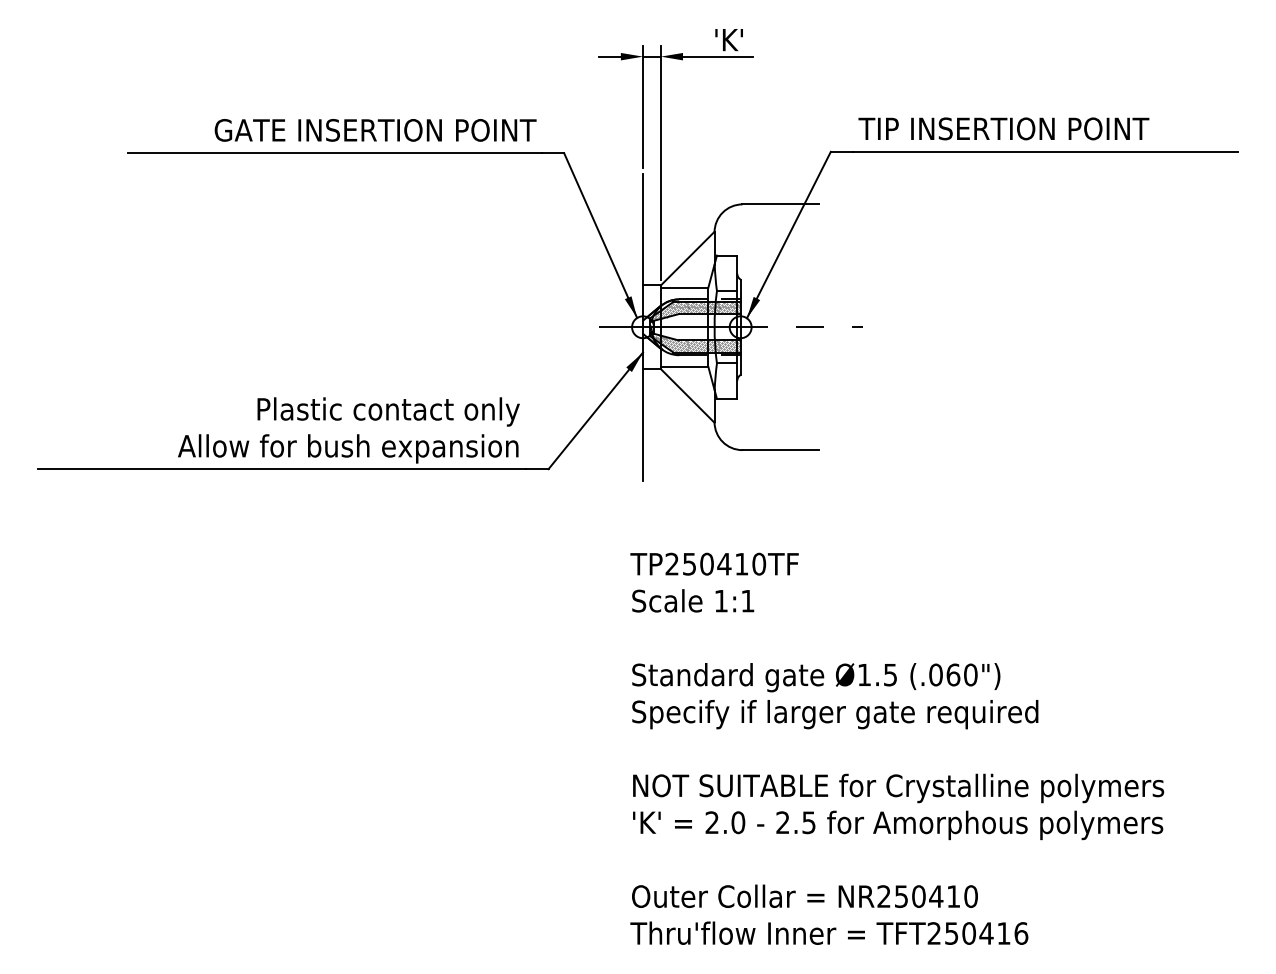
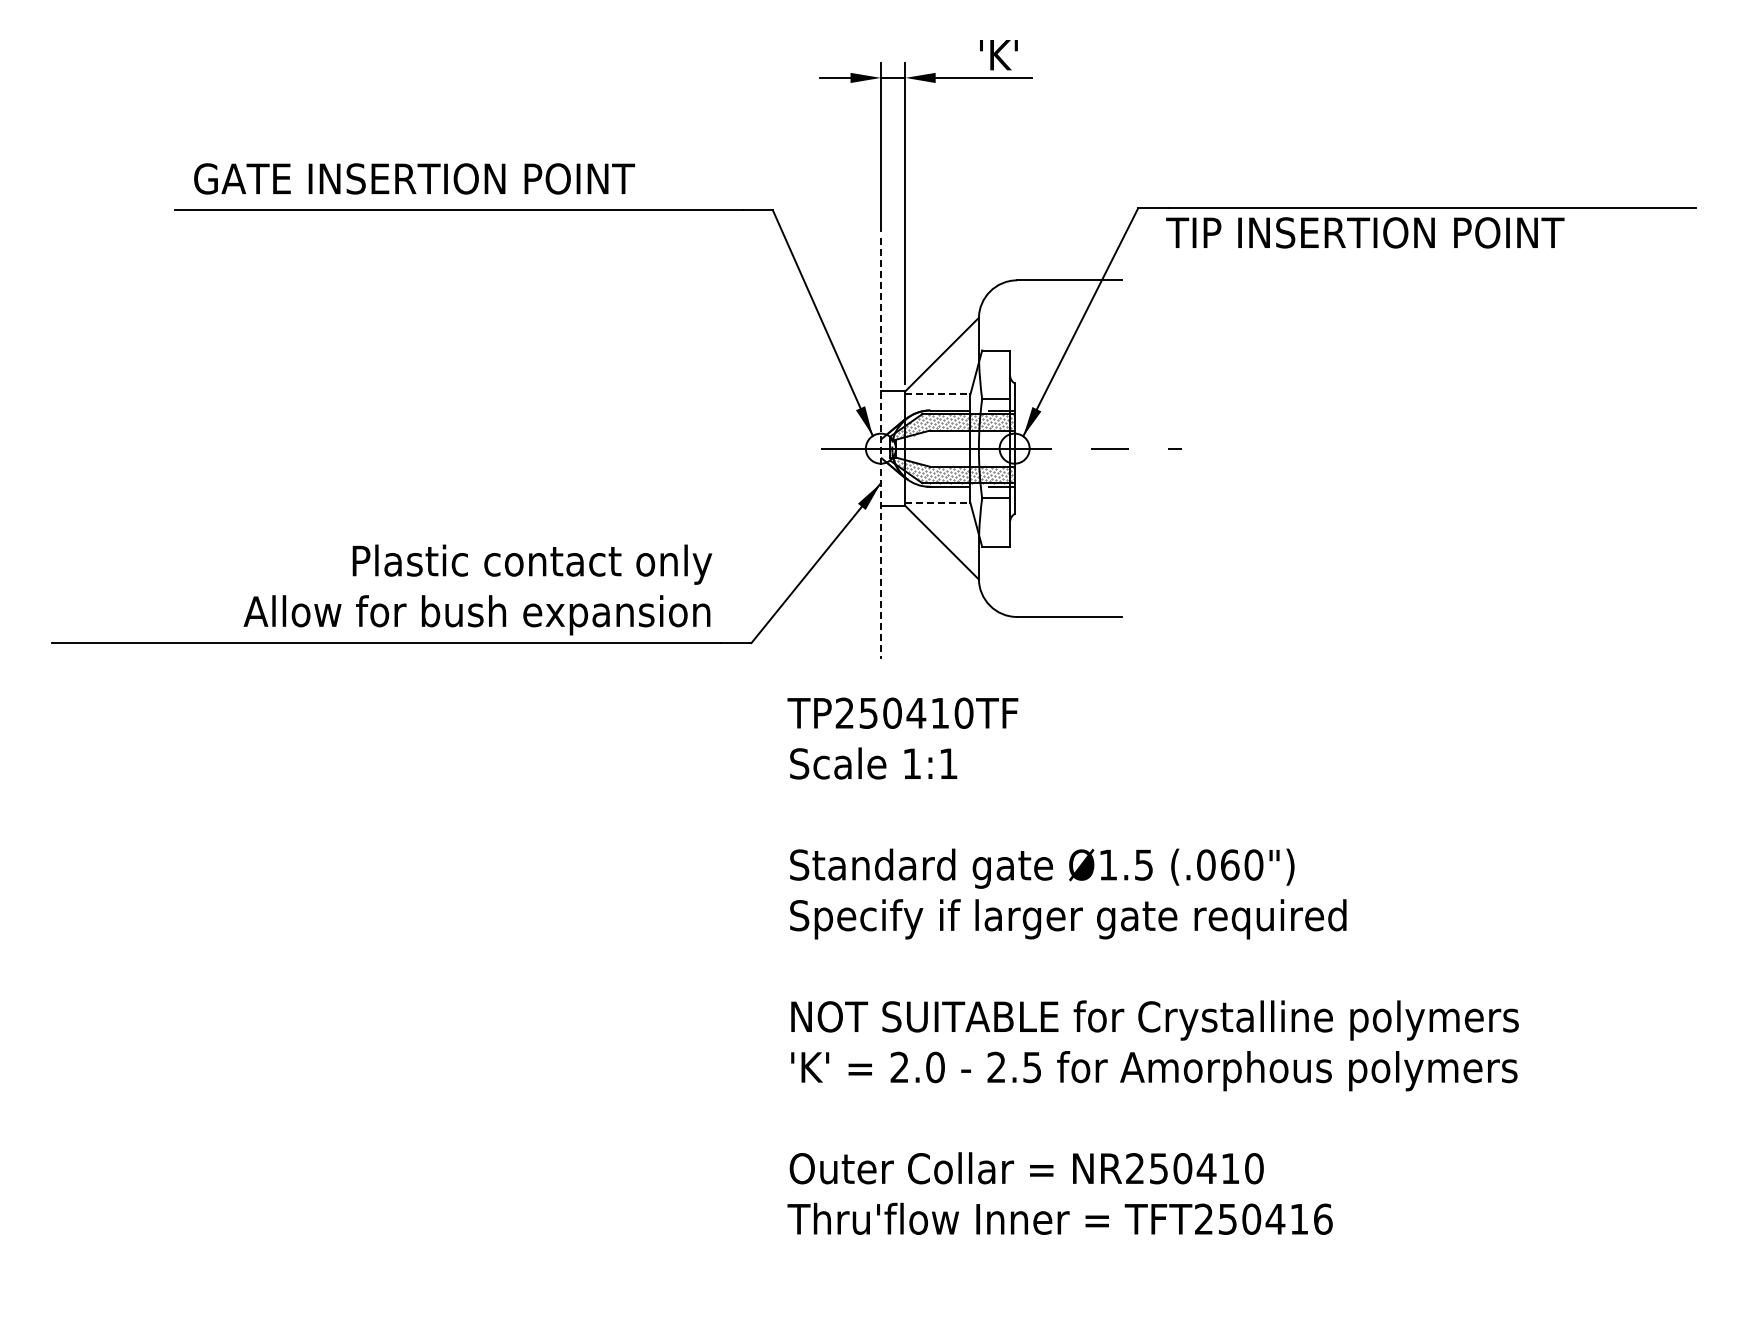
text: (1004, 128) -> (1365, 232), moved
text: (375, 130) -> (414, 178), moved
line: (684, 287) -> (937, 394), solid -> dashed
line: (642, 327) -> (880, 449), solid -> dashed
line: (684, 366) -> (937, 502), solid -> dashed
text: (896, 748) -> (1152, 965), moved

